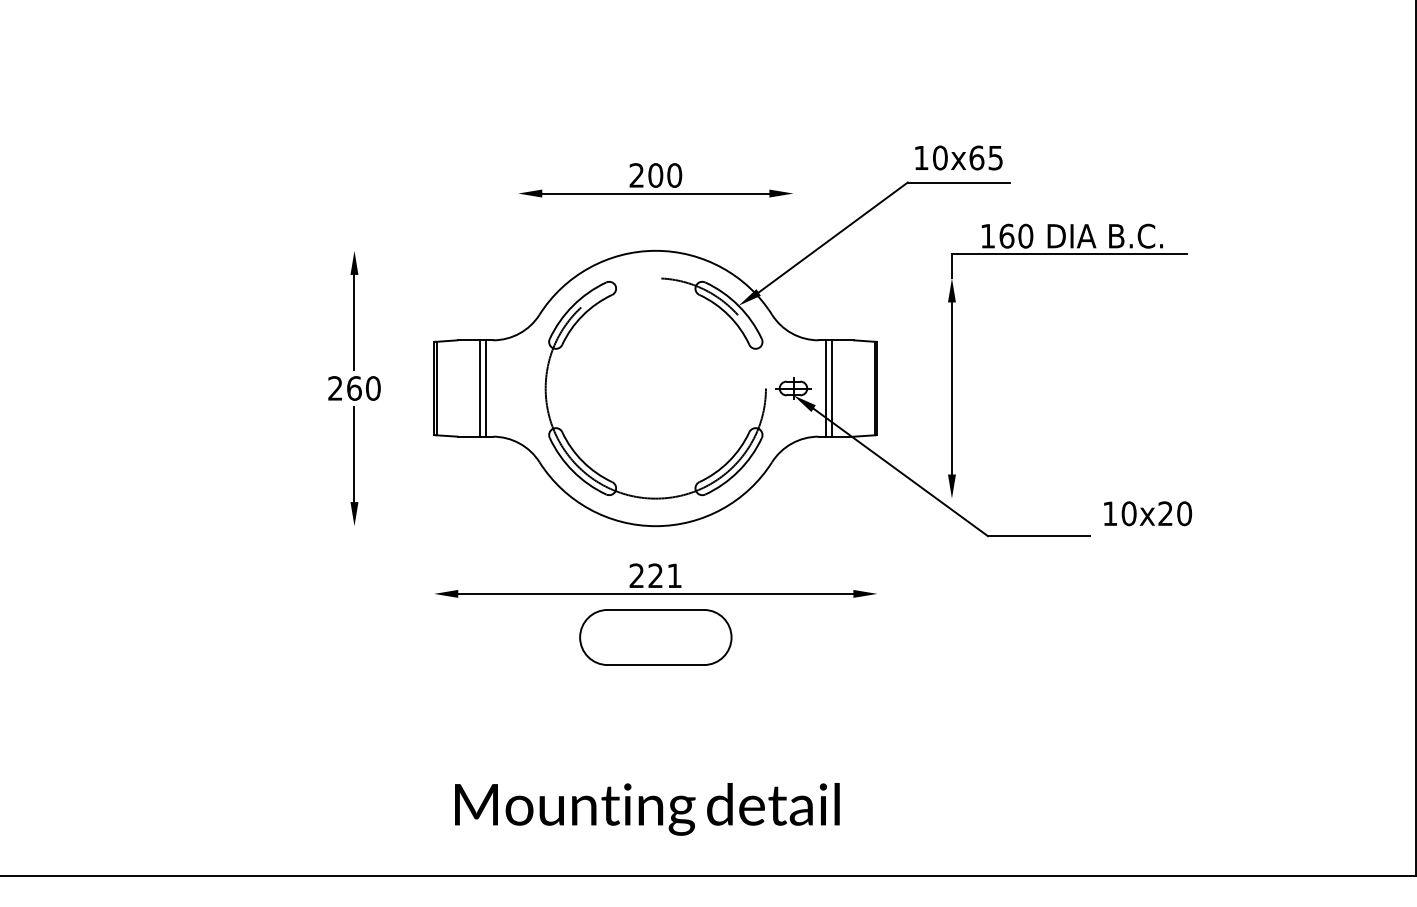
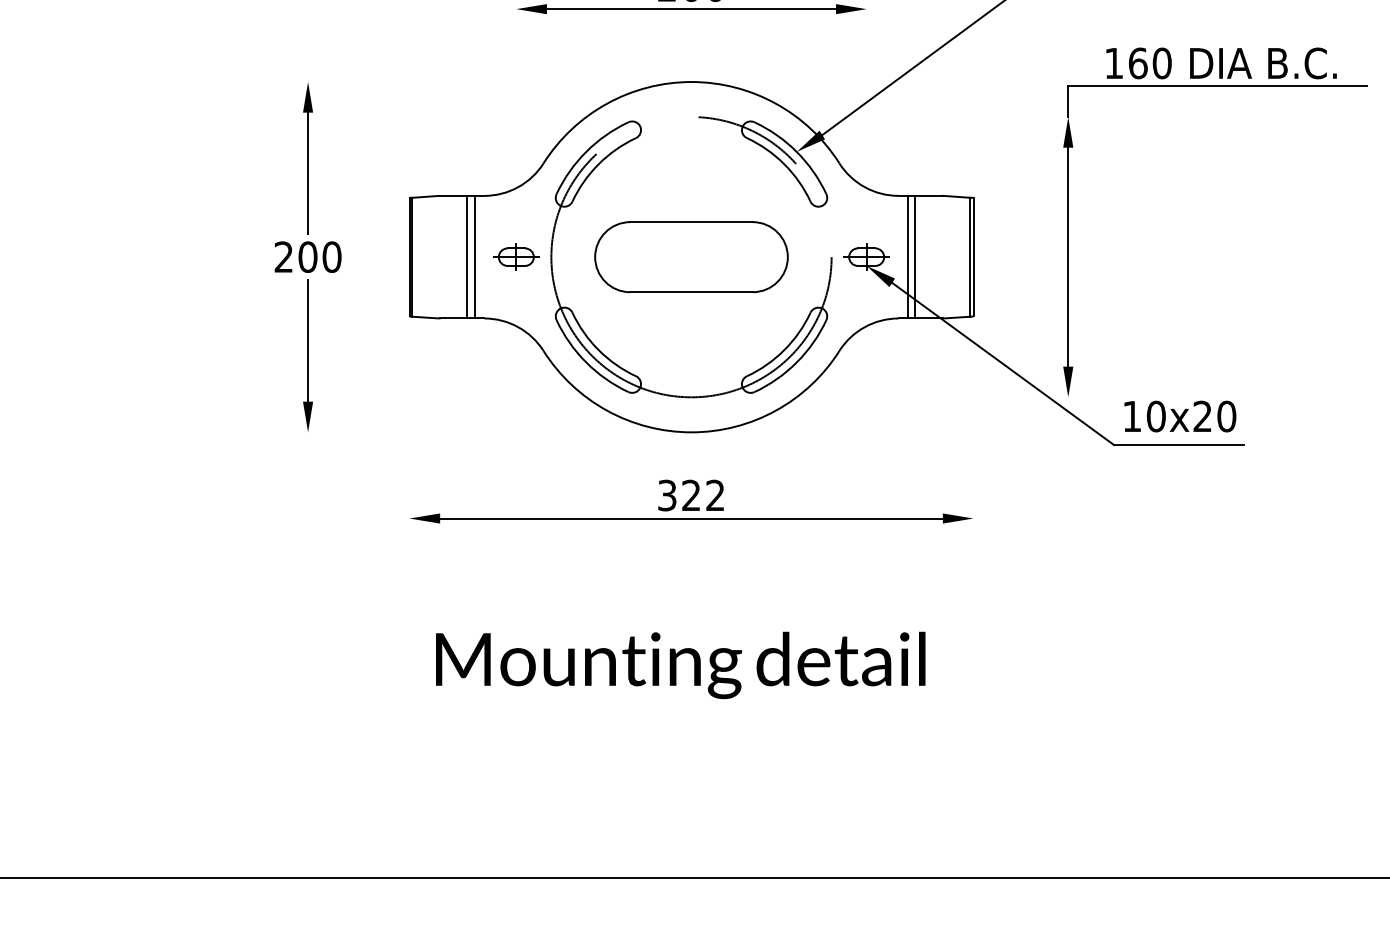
text: (354, 388) -> (308, 257), 260 -> 200
part: (517, 388) -> (515, 257), added
text: (1148, 513) -> (1180, 416), moved
text: (655, 575) -> (691, 495), 221 -> 322
part: (655, 637) -> (691, 257), moved
text: (647, 809) -> (680, 665), moved

